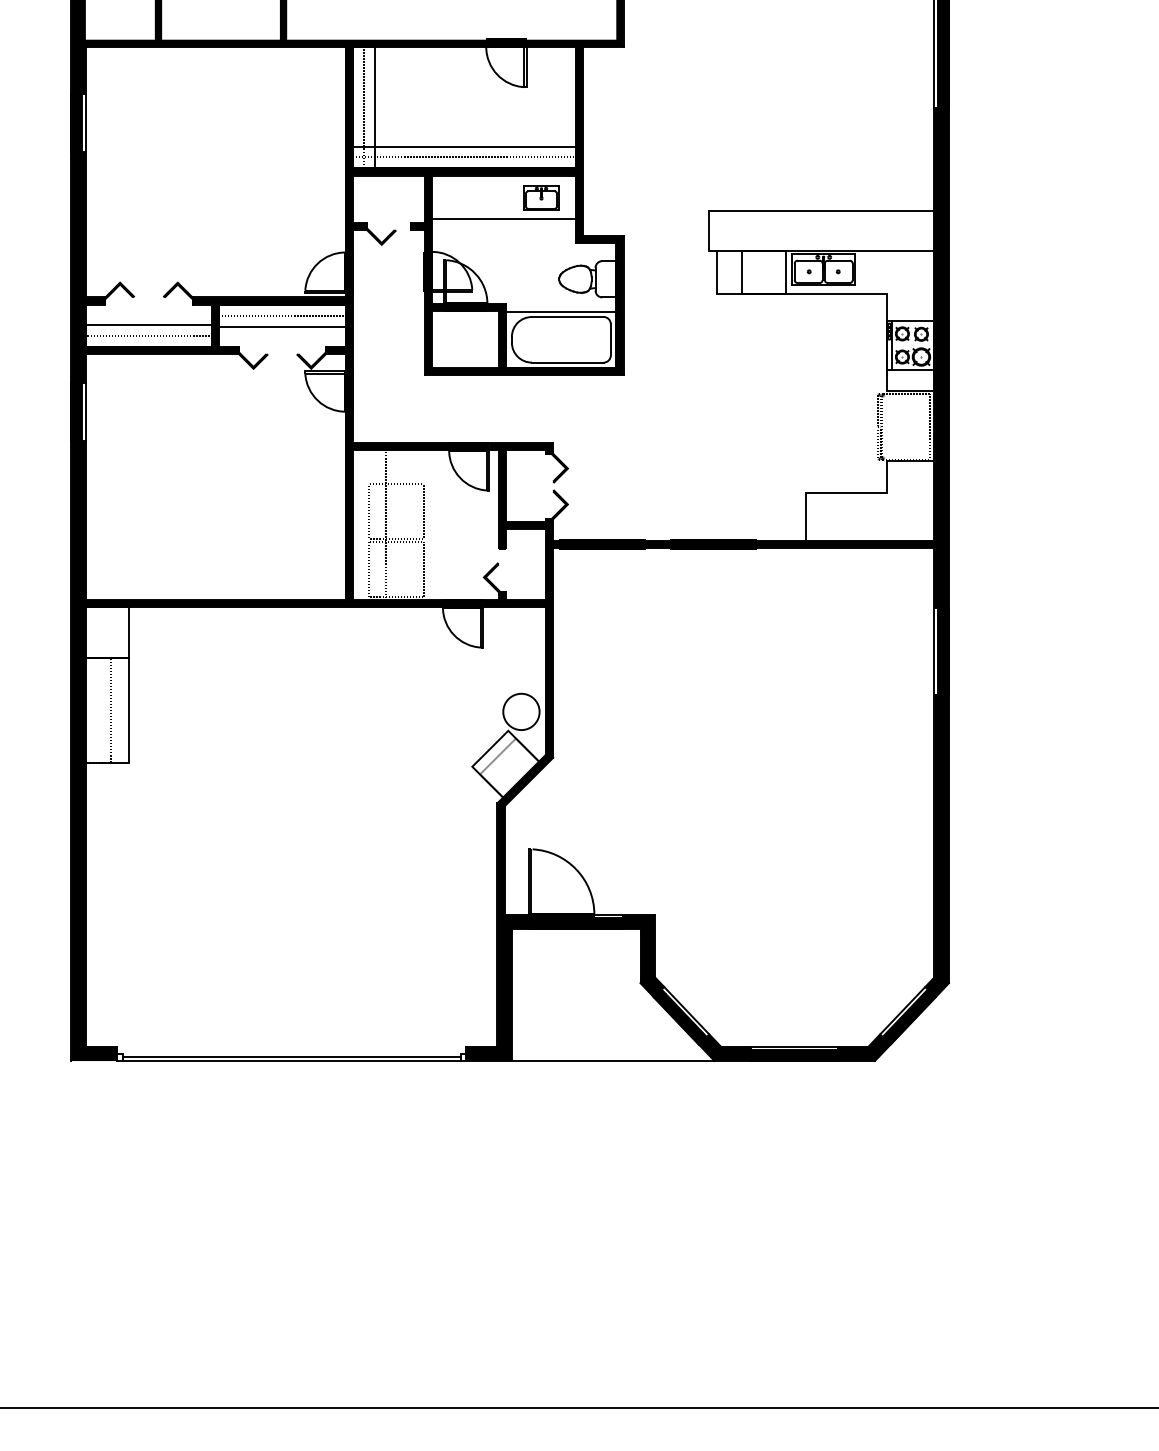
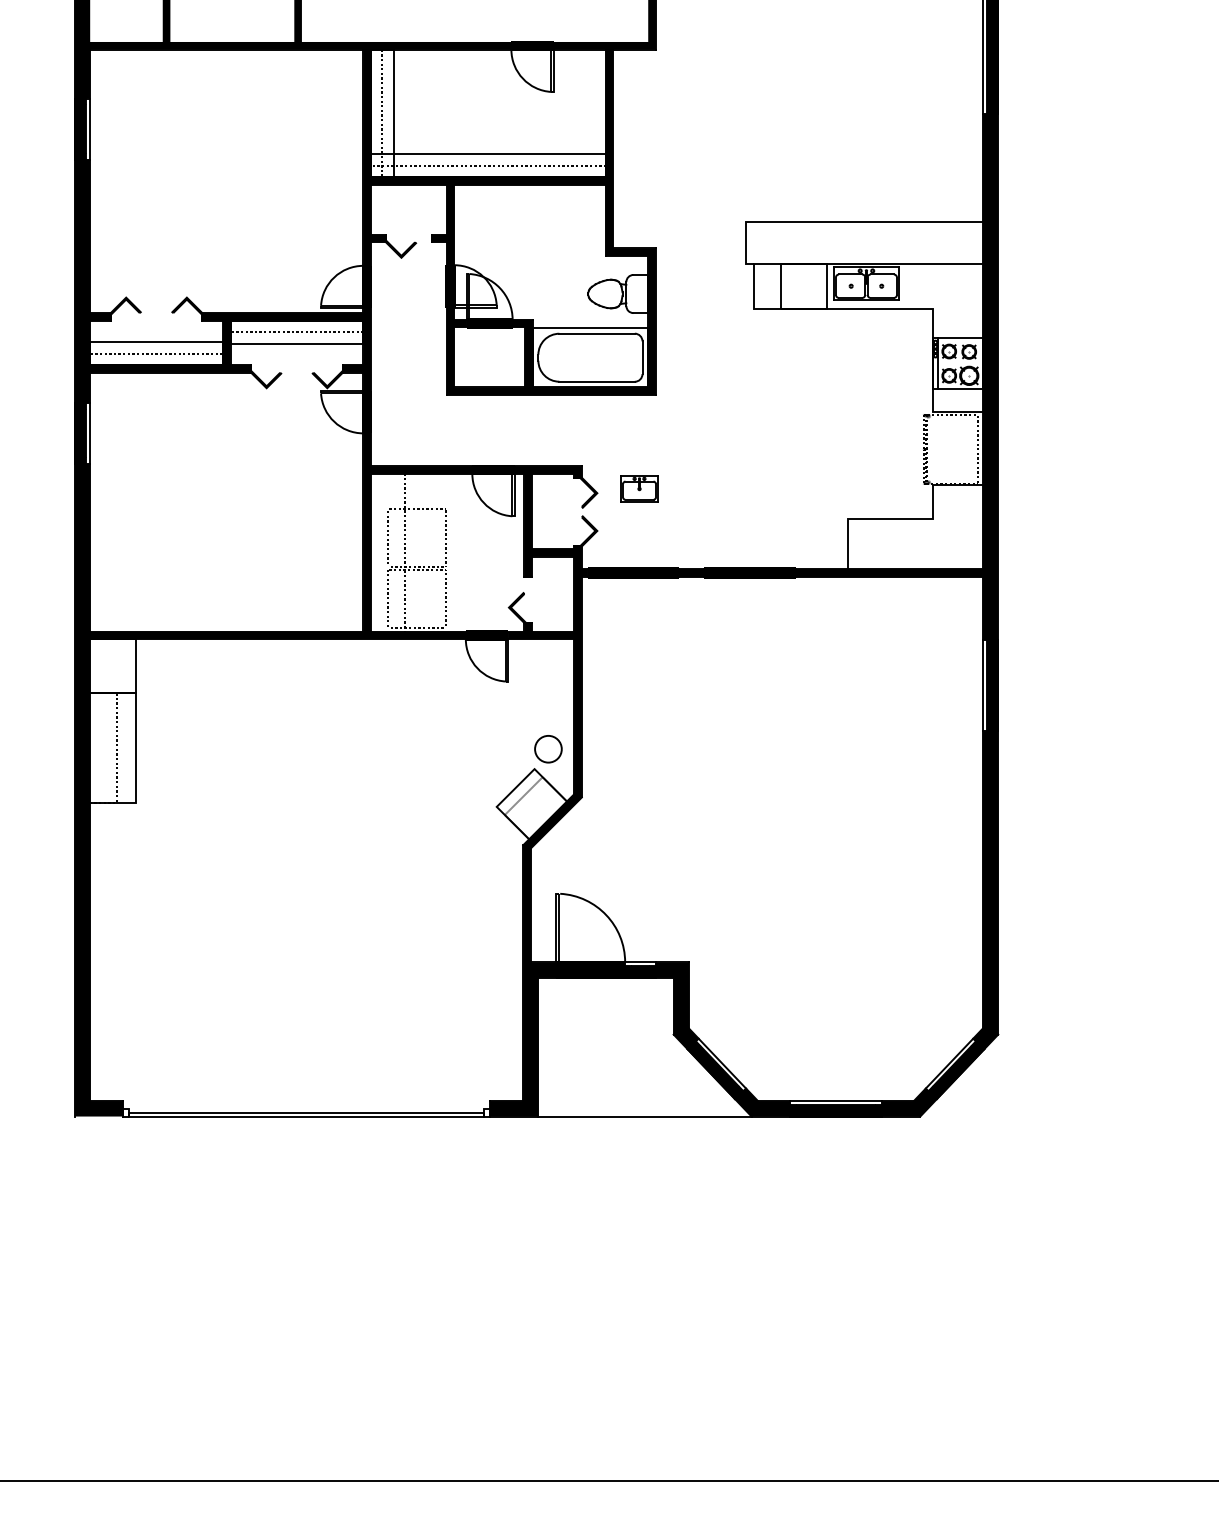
part: (541, 197) -> (639, 488), moved
line: (503, 218) -> (529, 230), removed
circle: (521, 712) -> (548, 749), size x0.7

